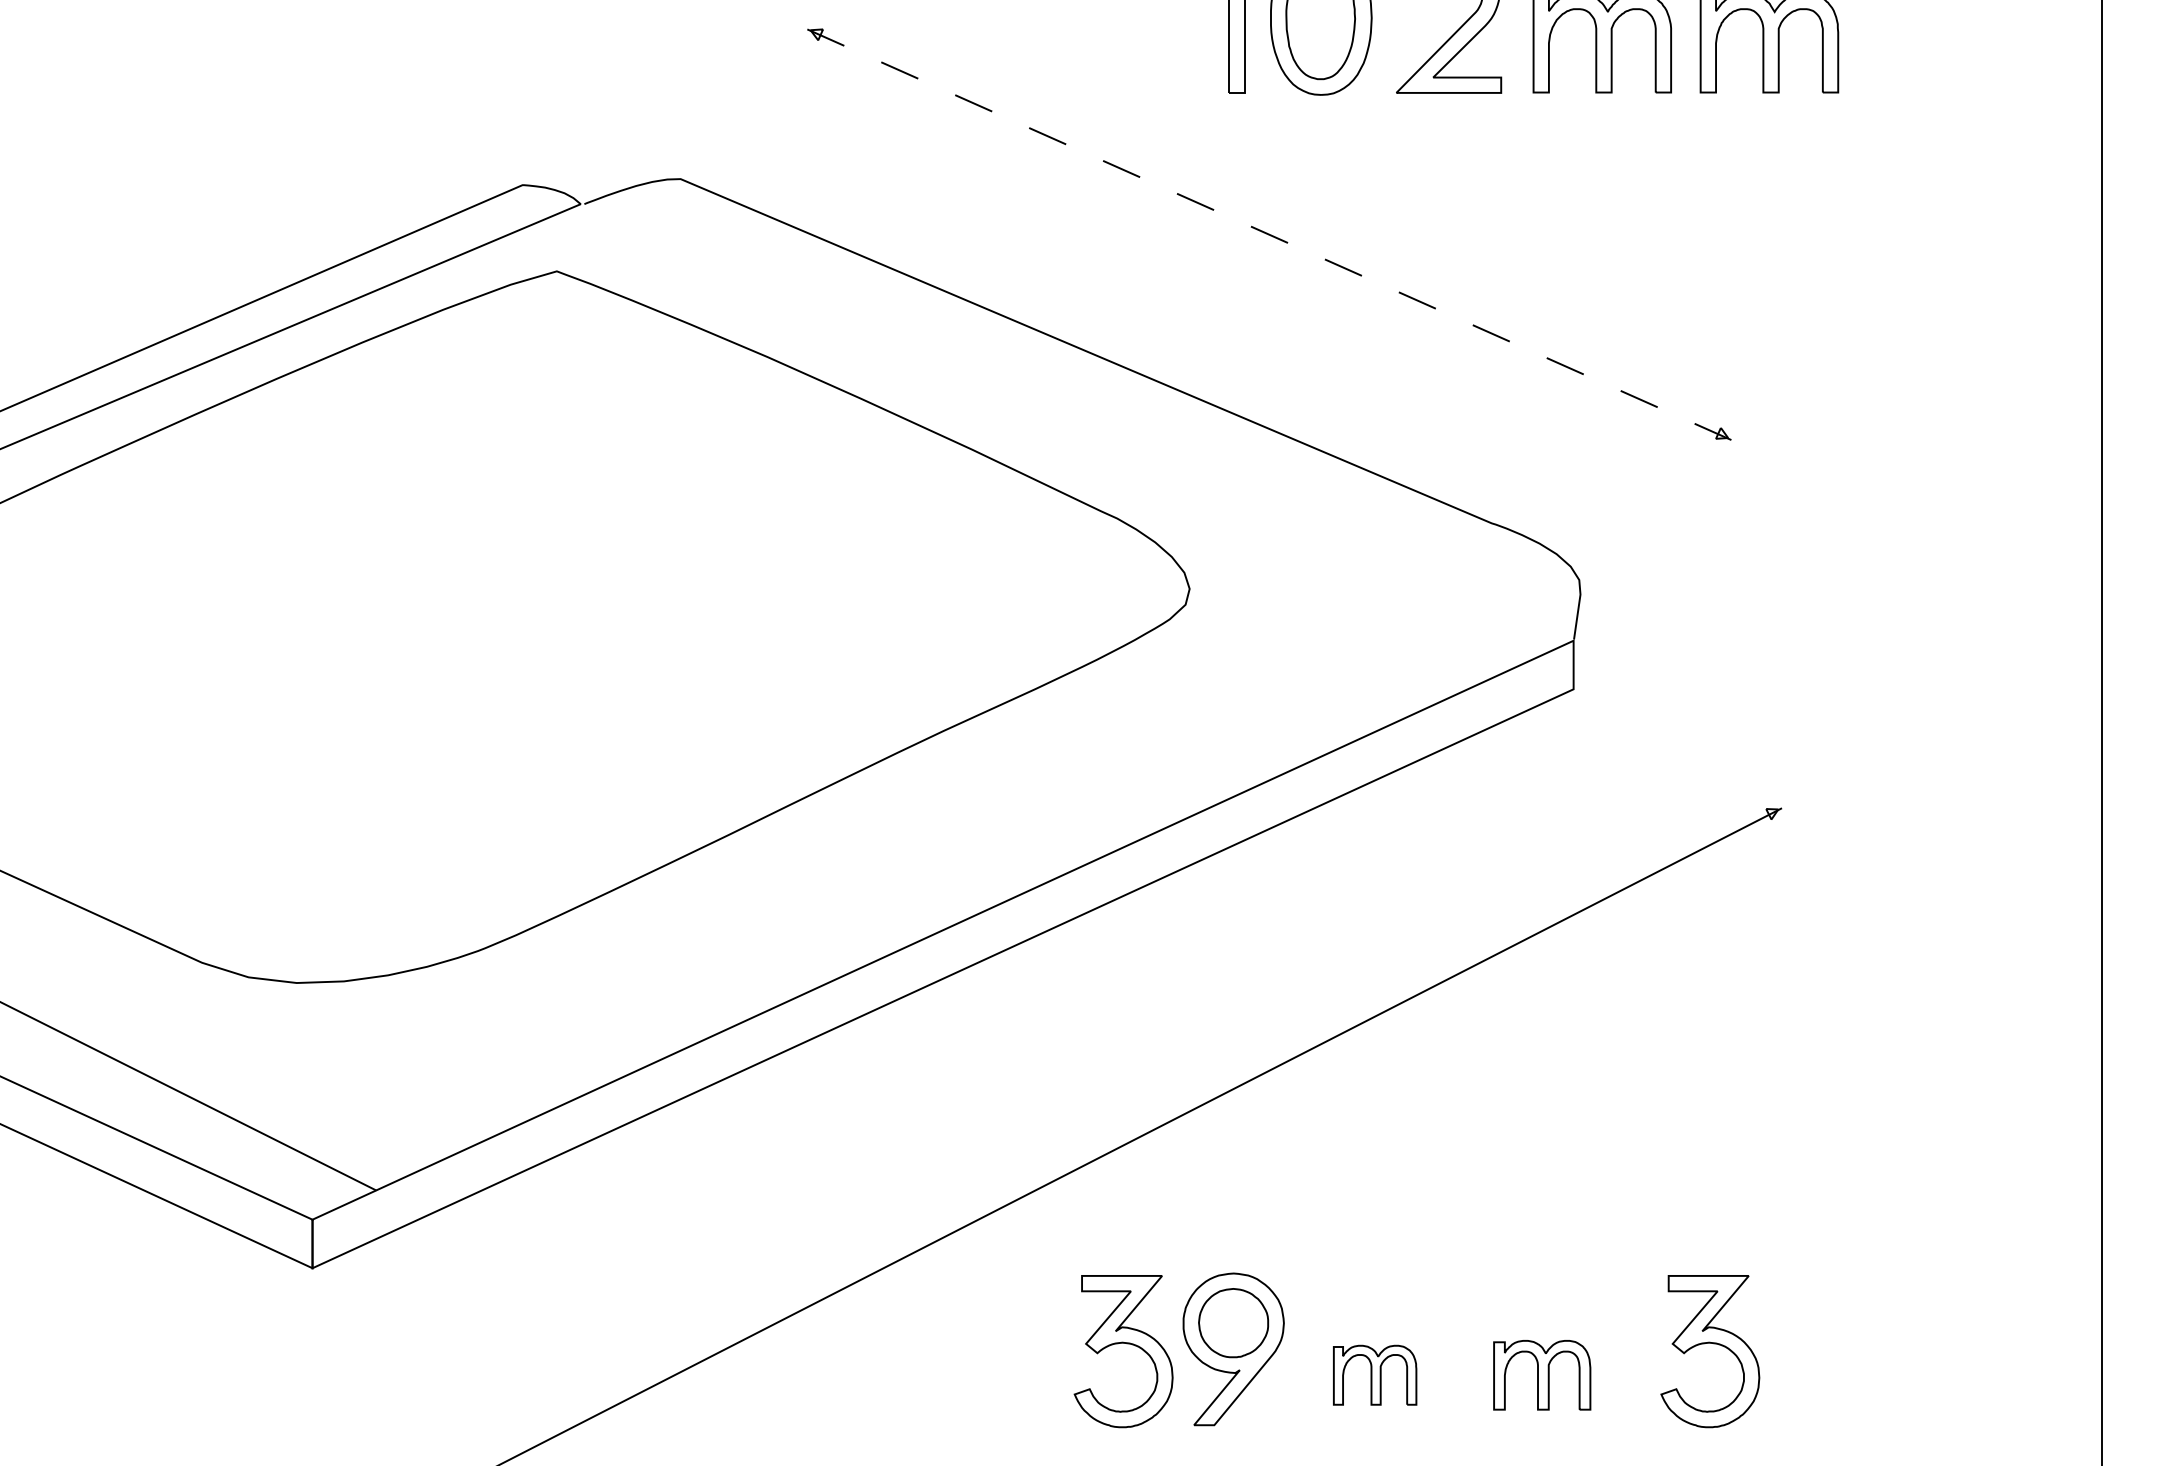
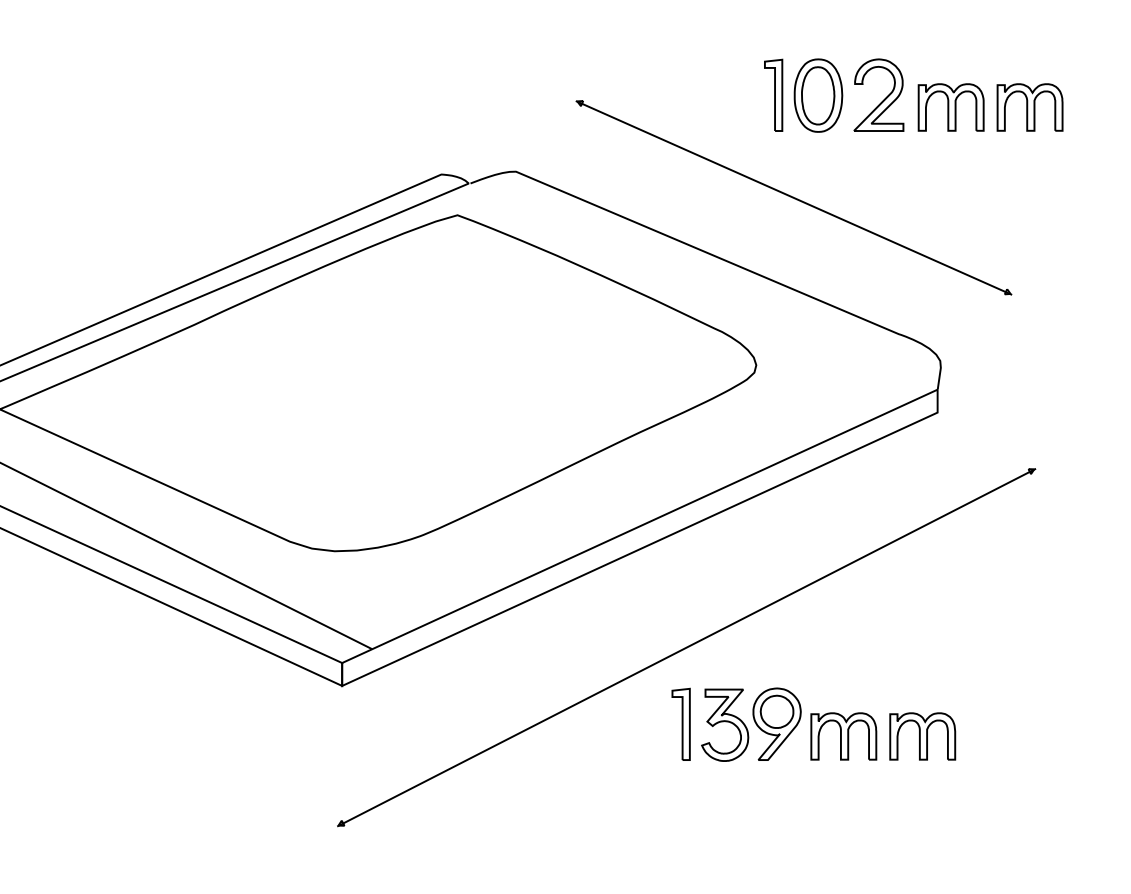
line: (1268, 233) -> (793, 197), dashed -> solid
part: (1029, 1347) -> (680, 723), added
part: (1711, 1349) -> (1002, 724), removed
part: (1374, 1375) -> (843, 736), size x1.67
part: (1541, 1375) -> (922, 736), size x1.43

